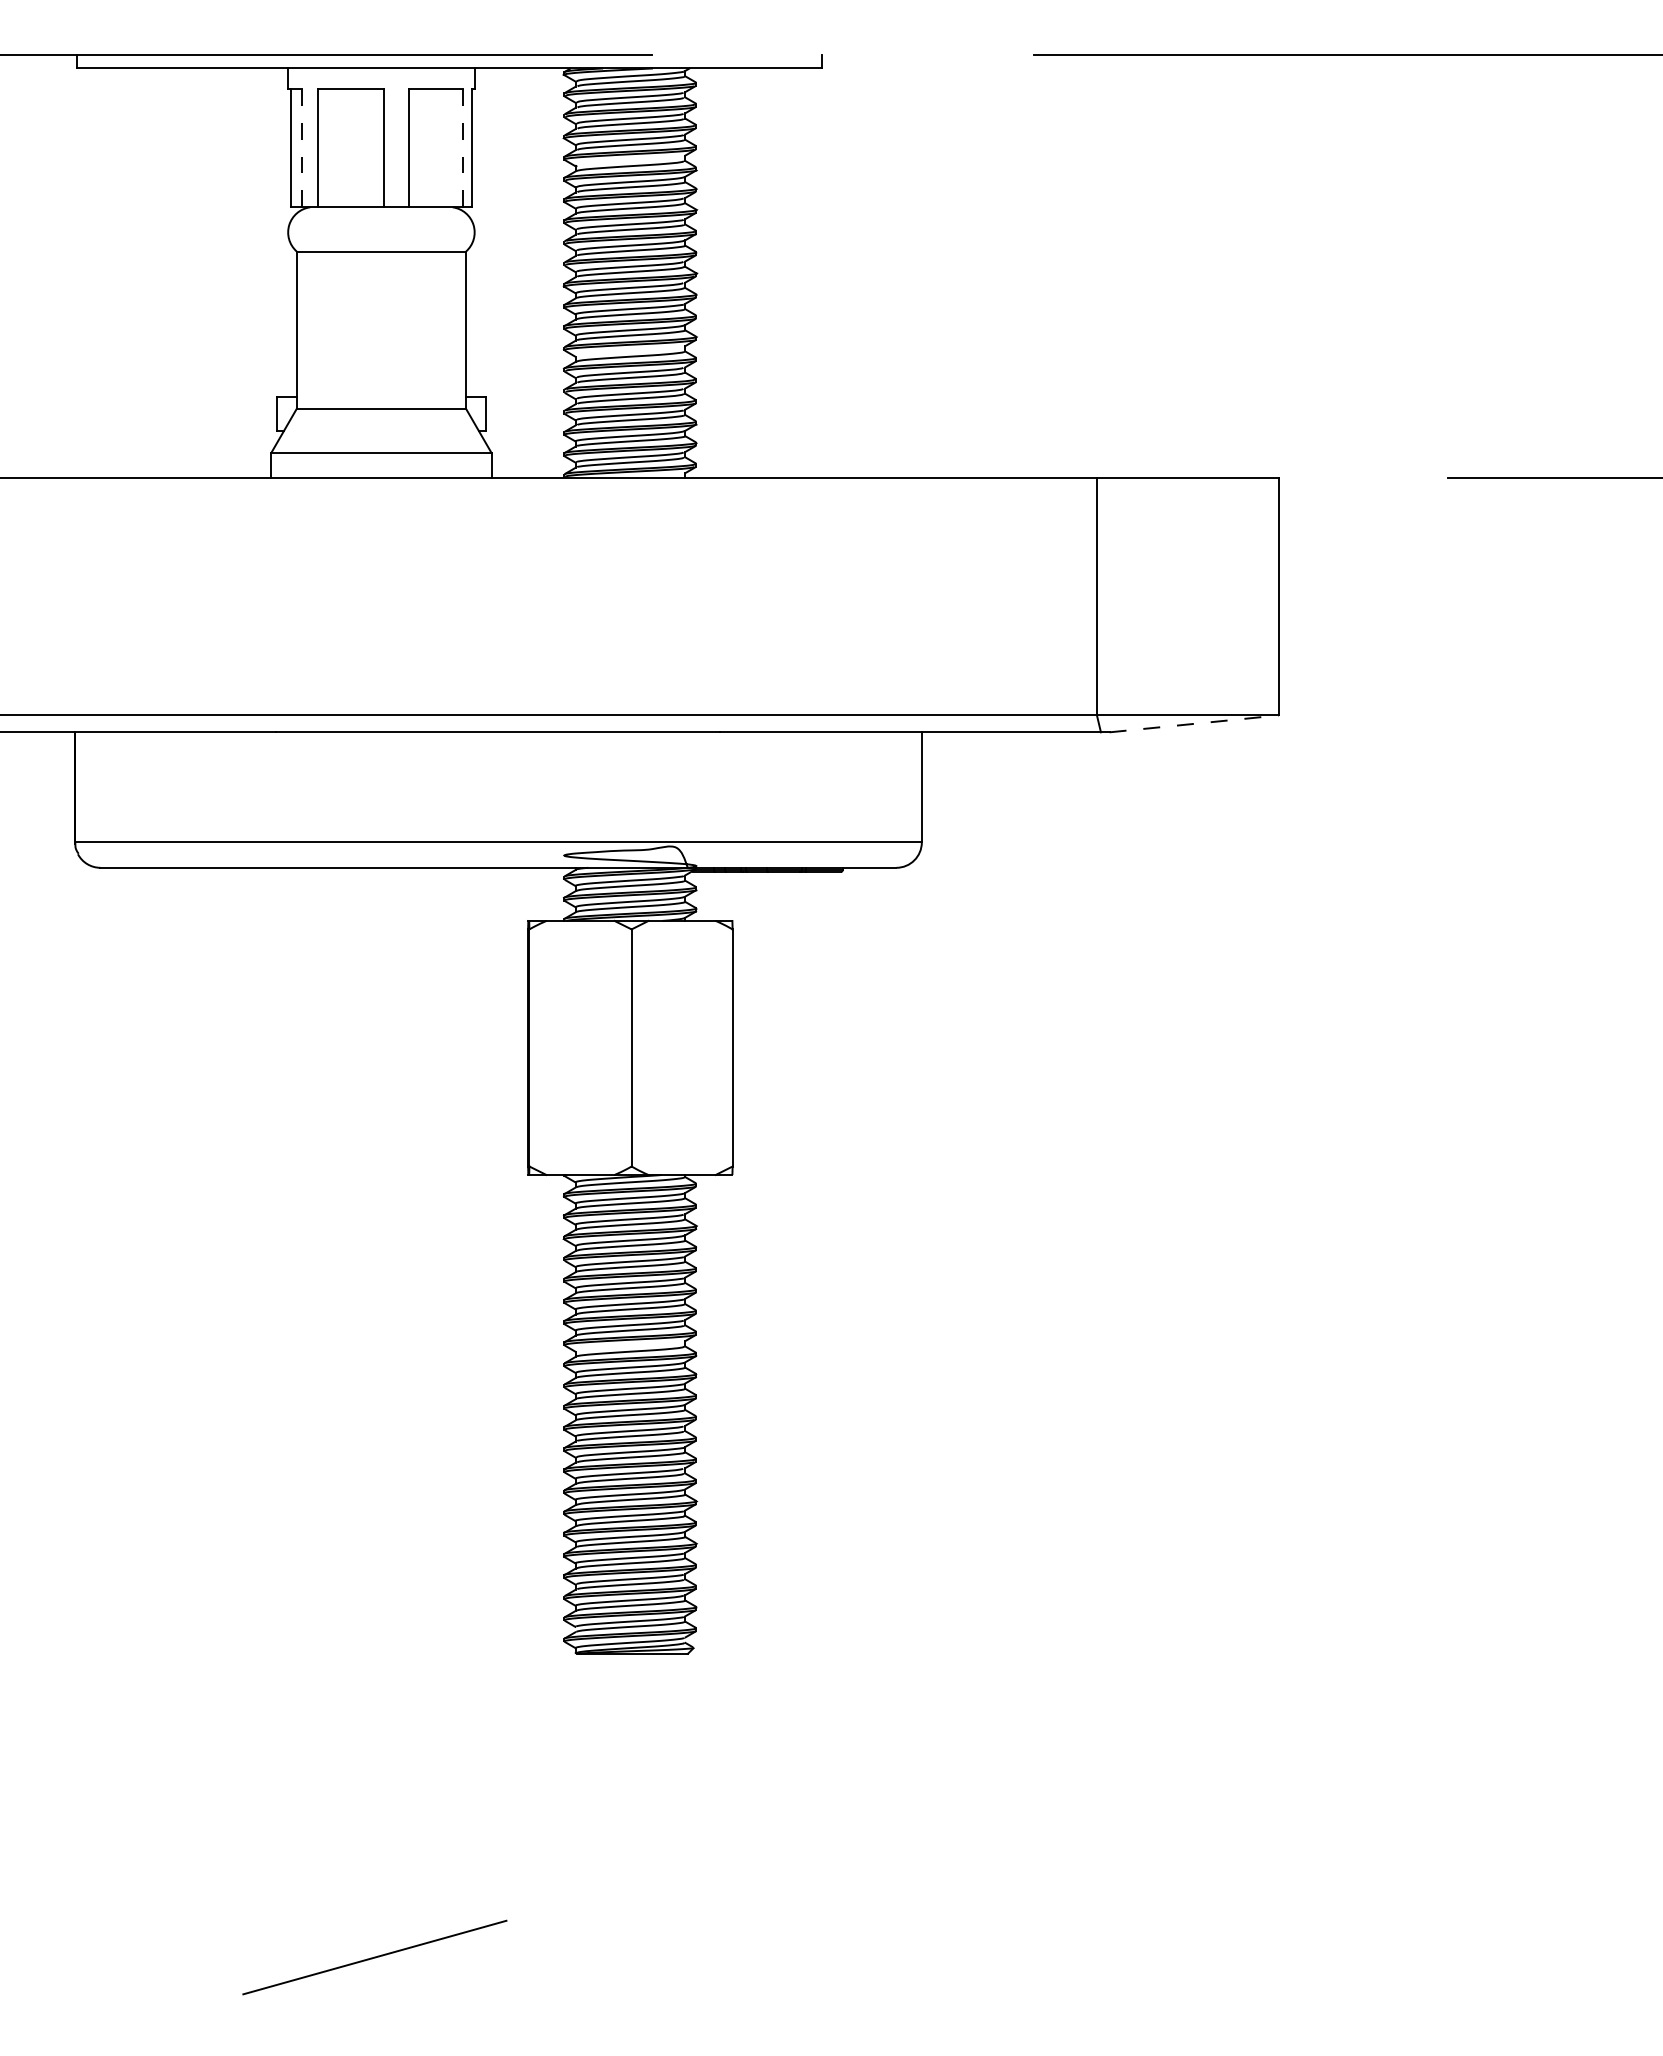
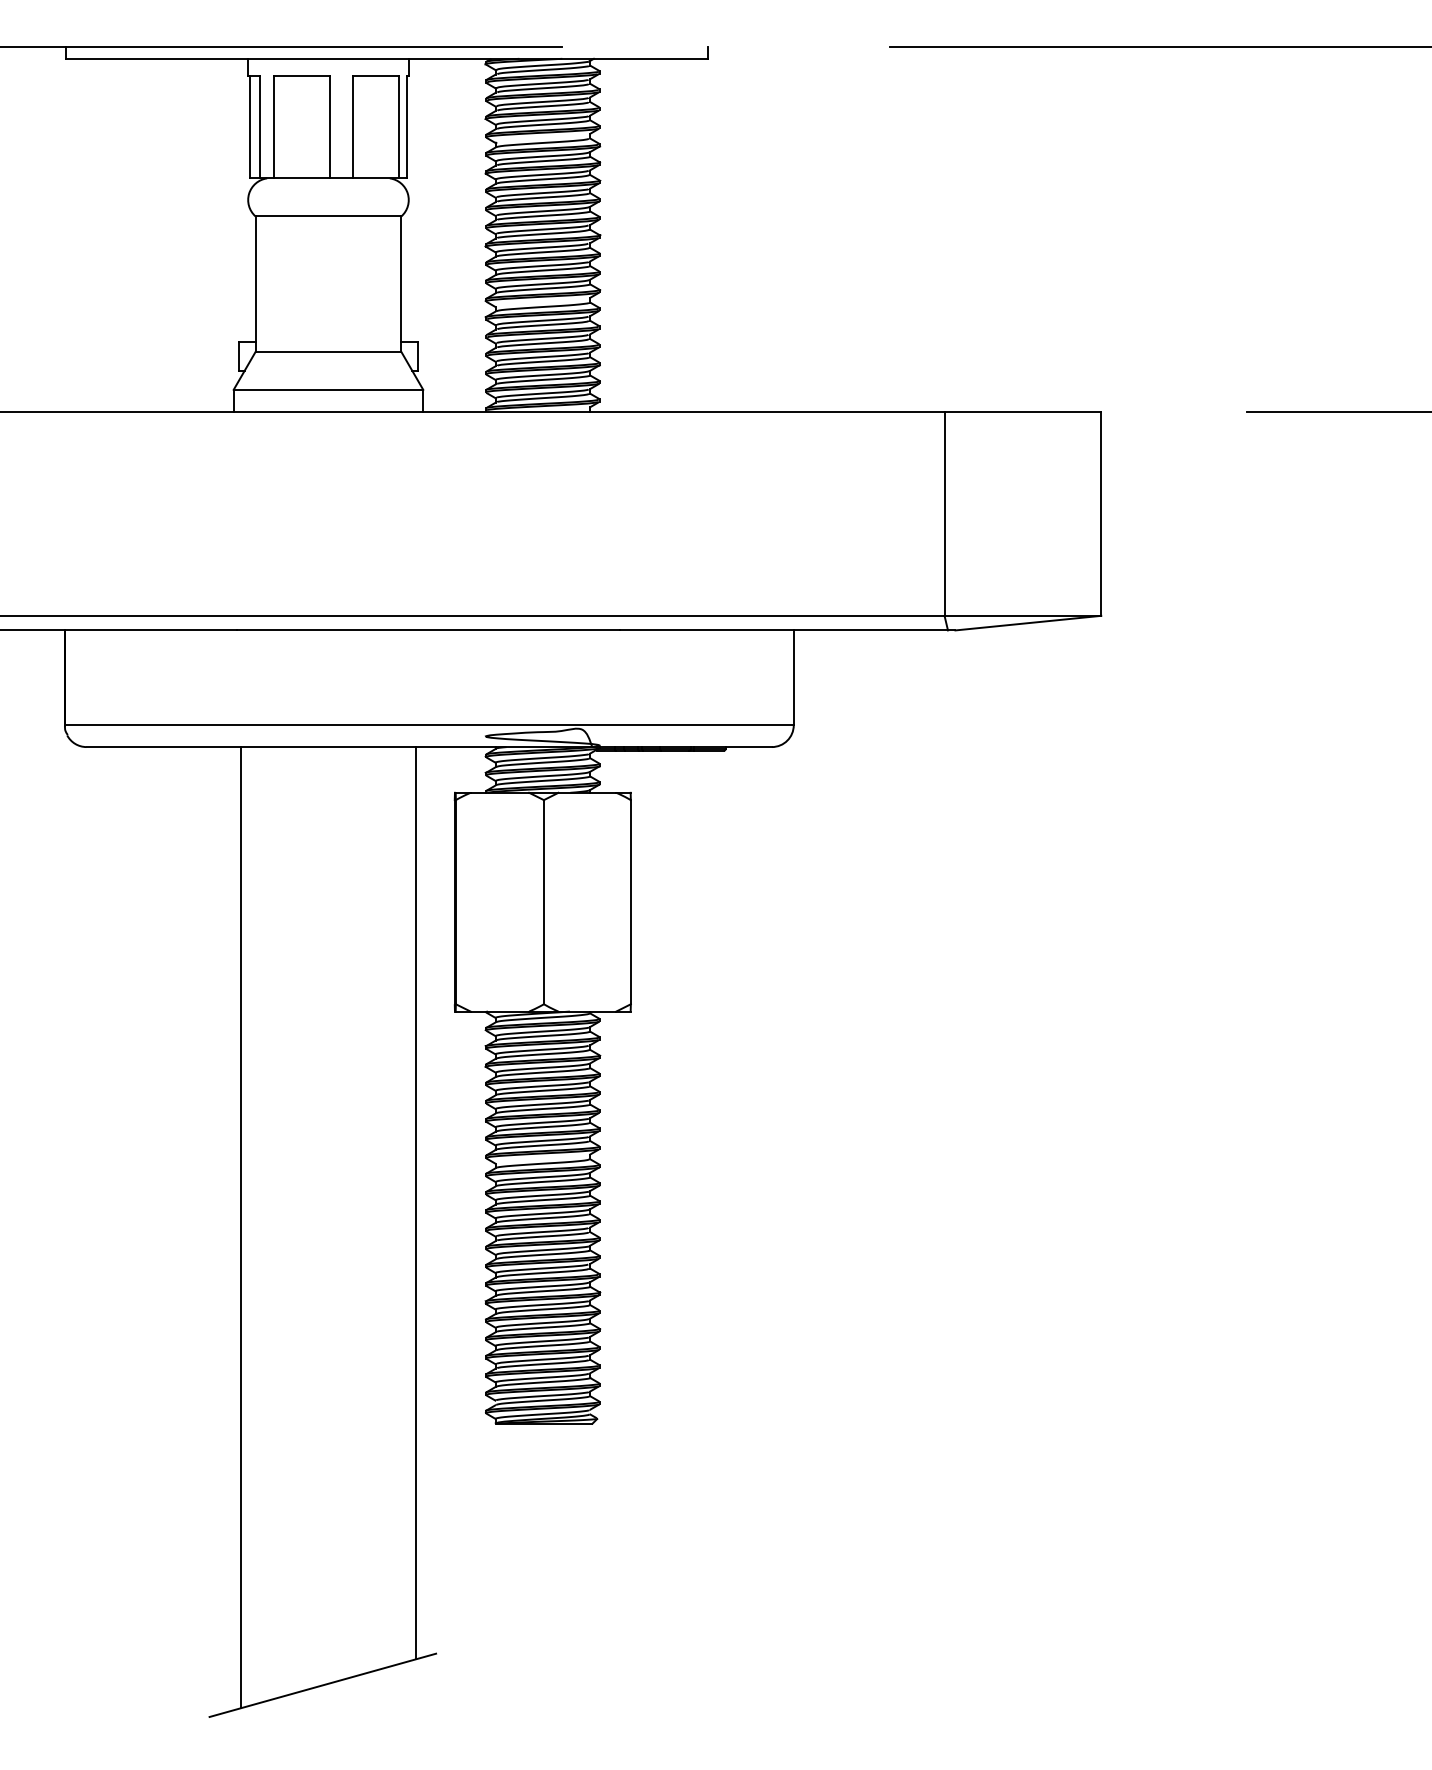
line: (301, 148) -> (259, 127), dashed -> solid
line: (463, 148) -> (399, 127), dashed -> solid
line: (1194, 723) -> (1028, 622), dashed -> solid
line: (483, 1397) -> (416, 1203), added
line: (279, 1425) -> (240, 1227), added

